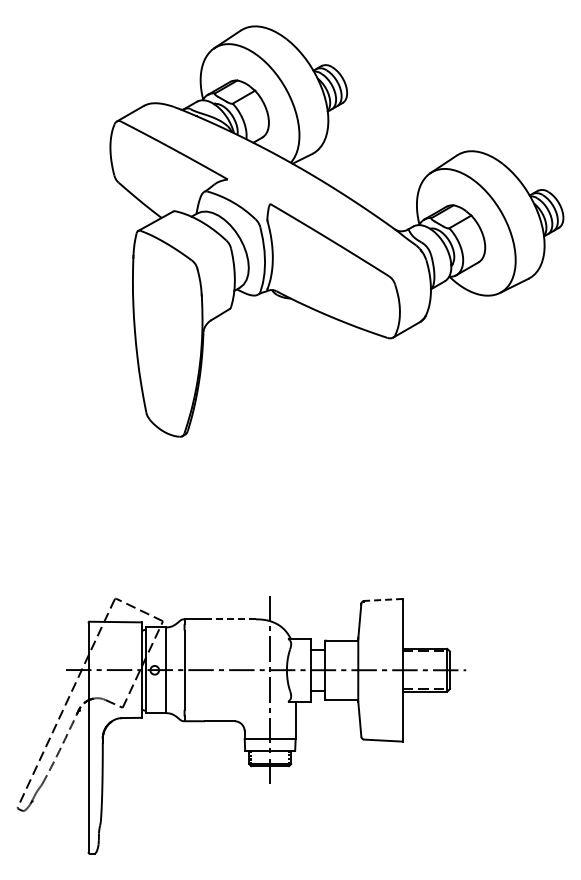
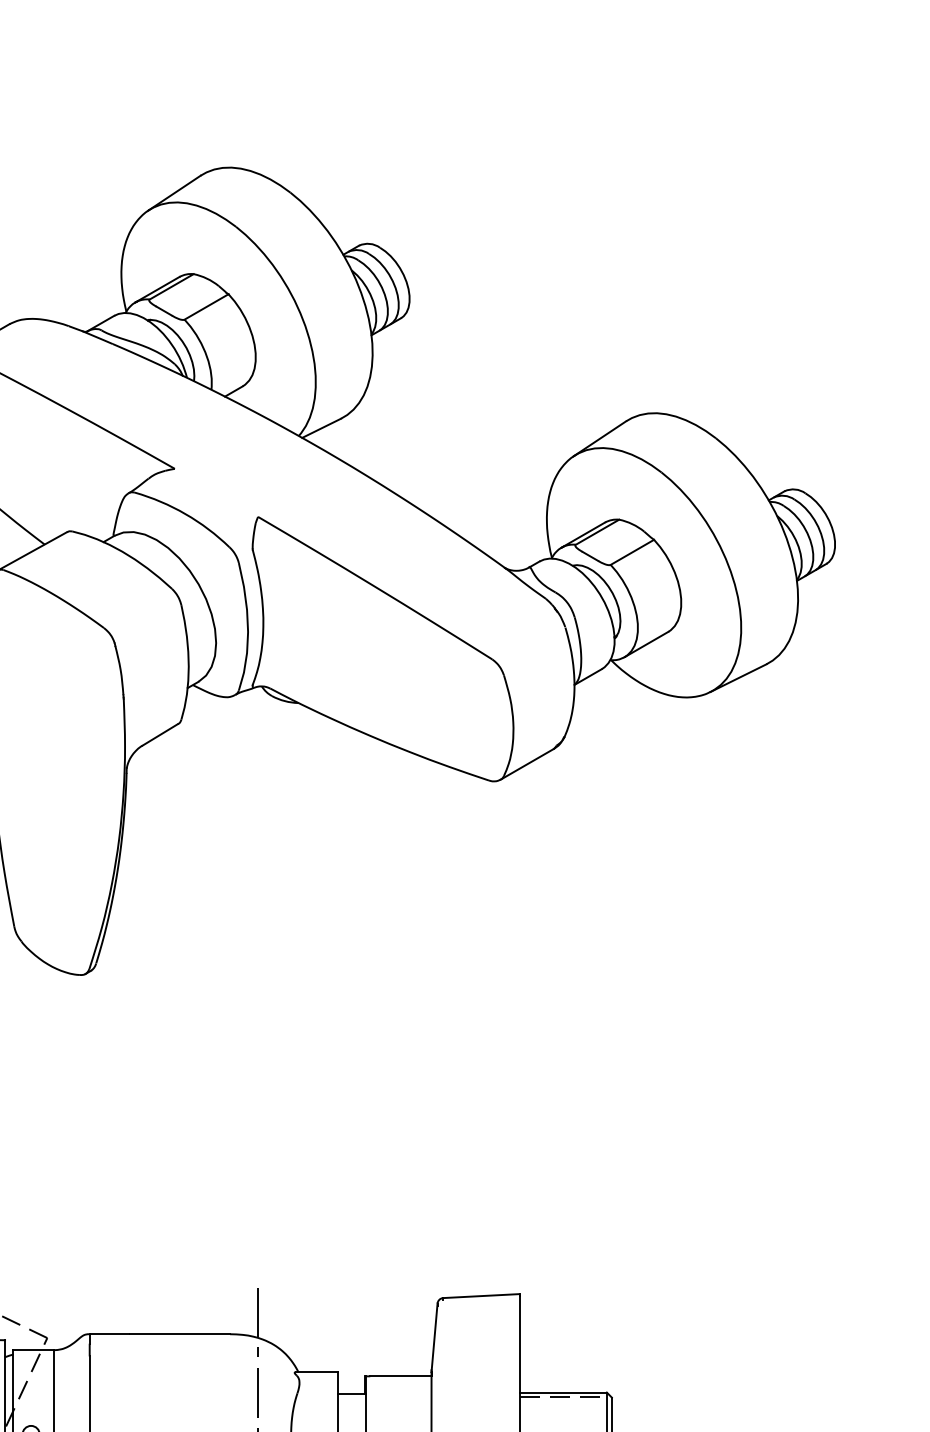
line: (383, 599) -> (481, 1295), dashed -> solid
line: (229, 619) -> (178, 1334), dashed -> solid

